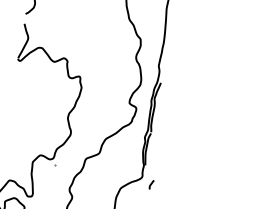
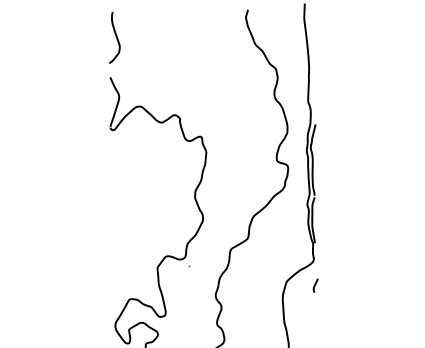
curve: (151, 184) -> (315, 285), moved

